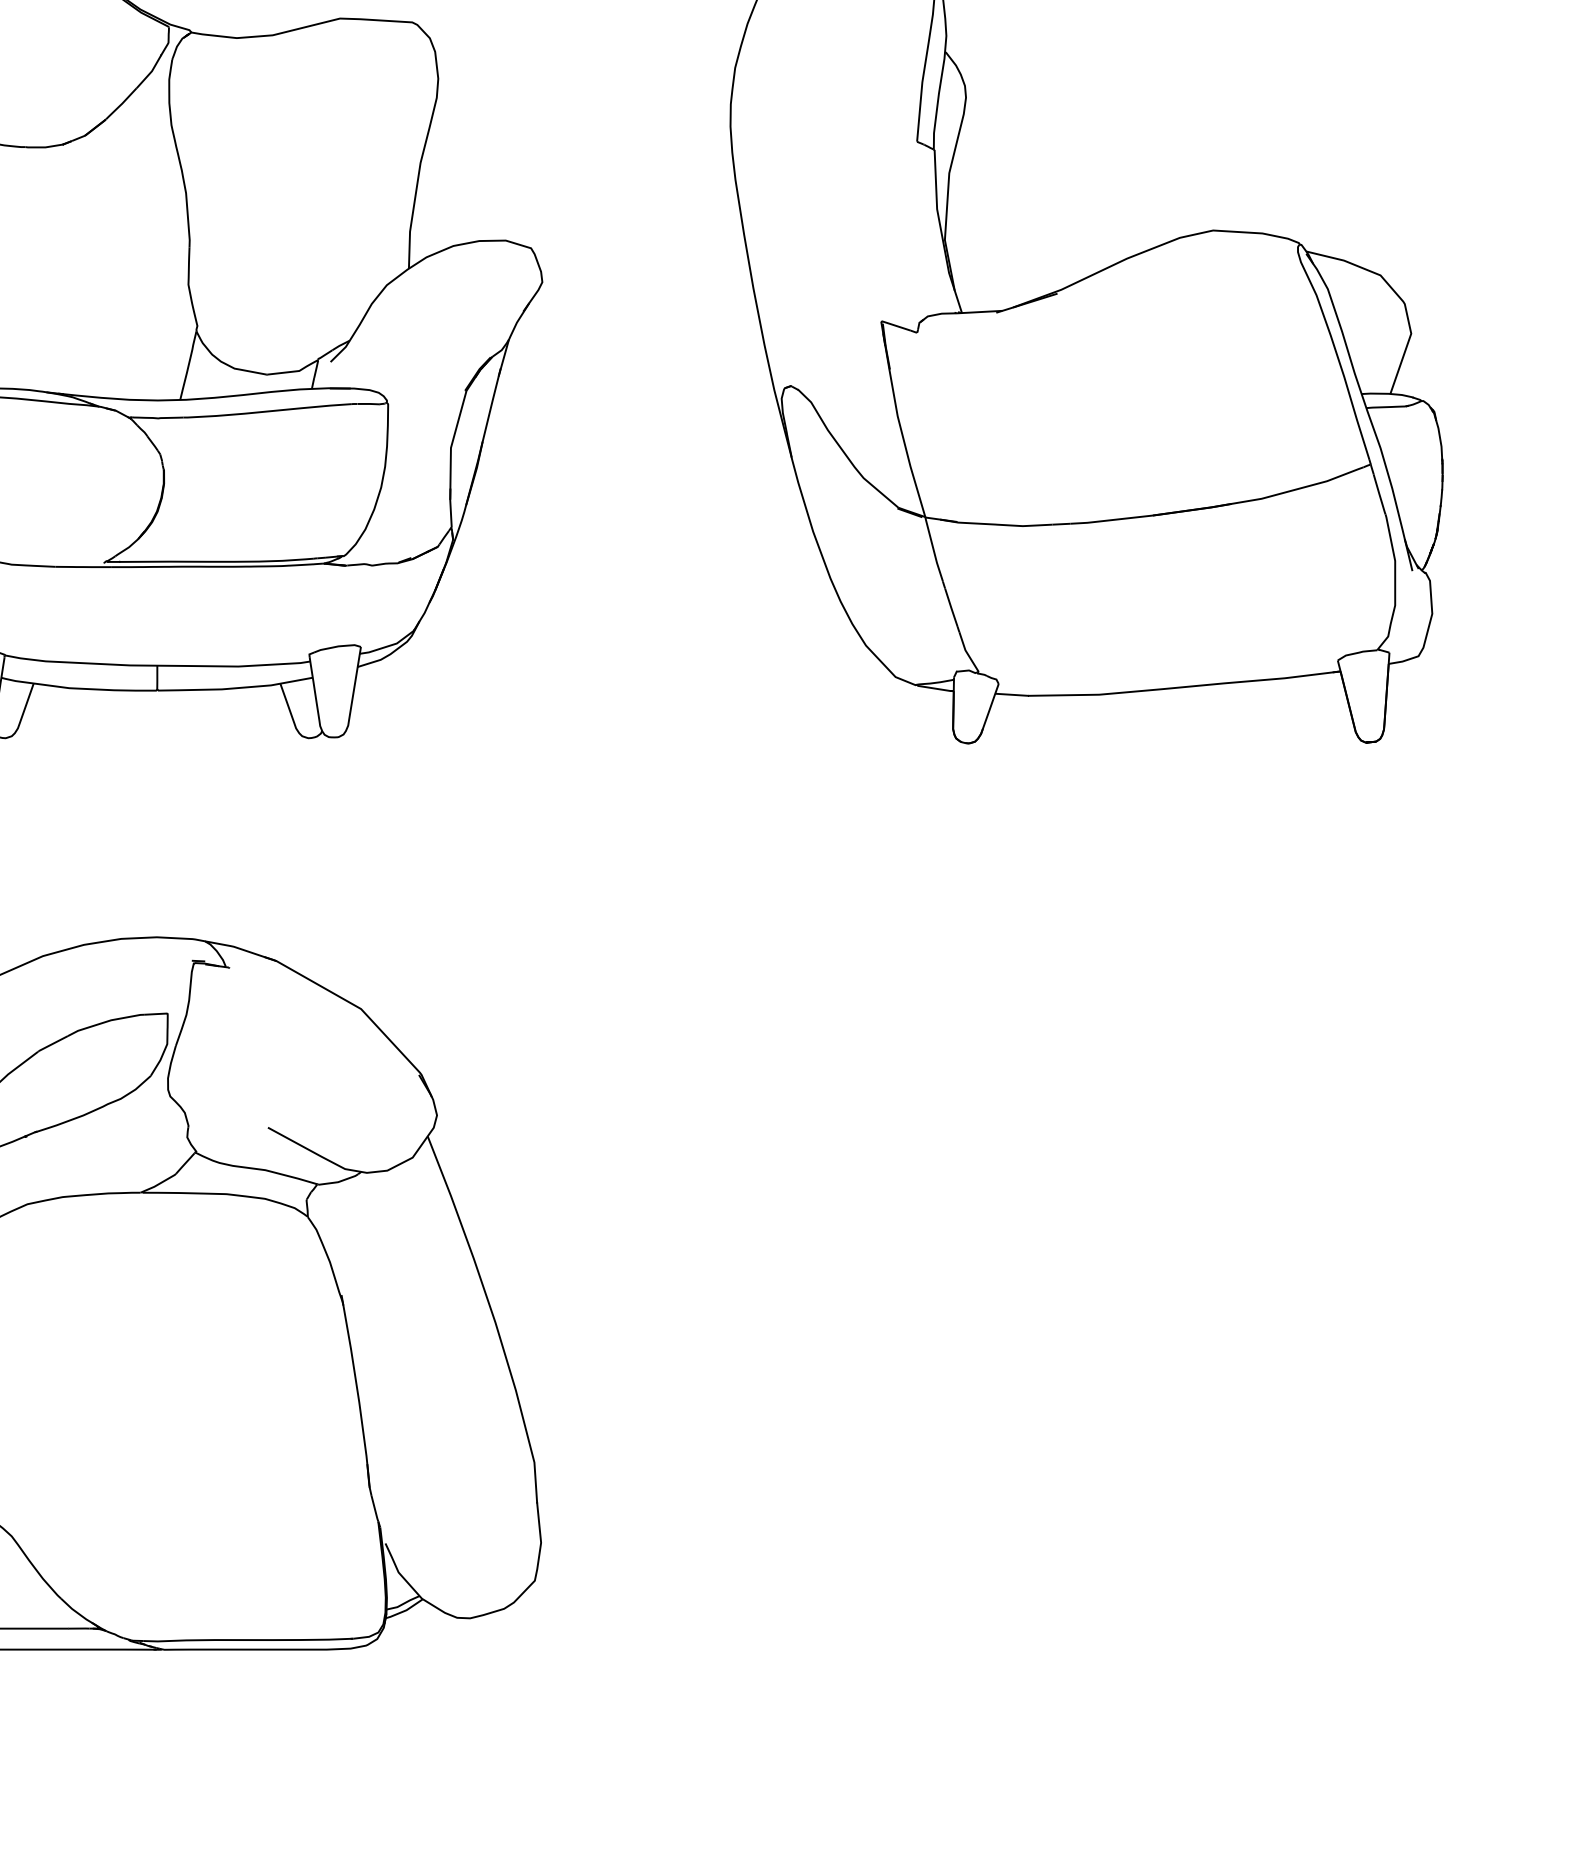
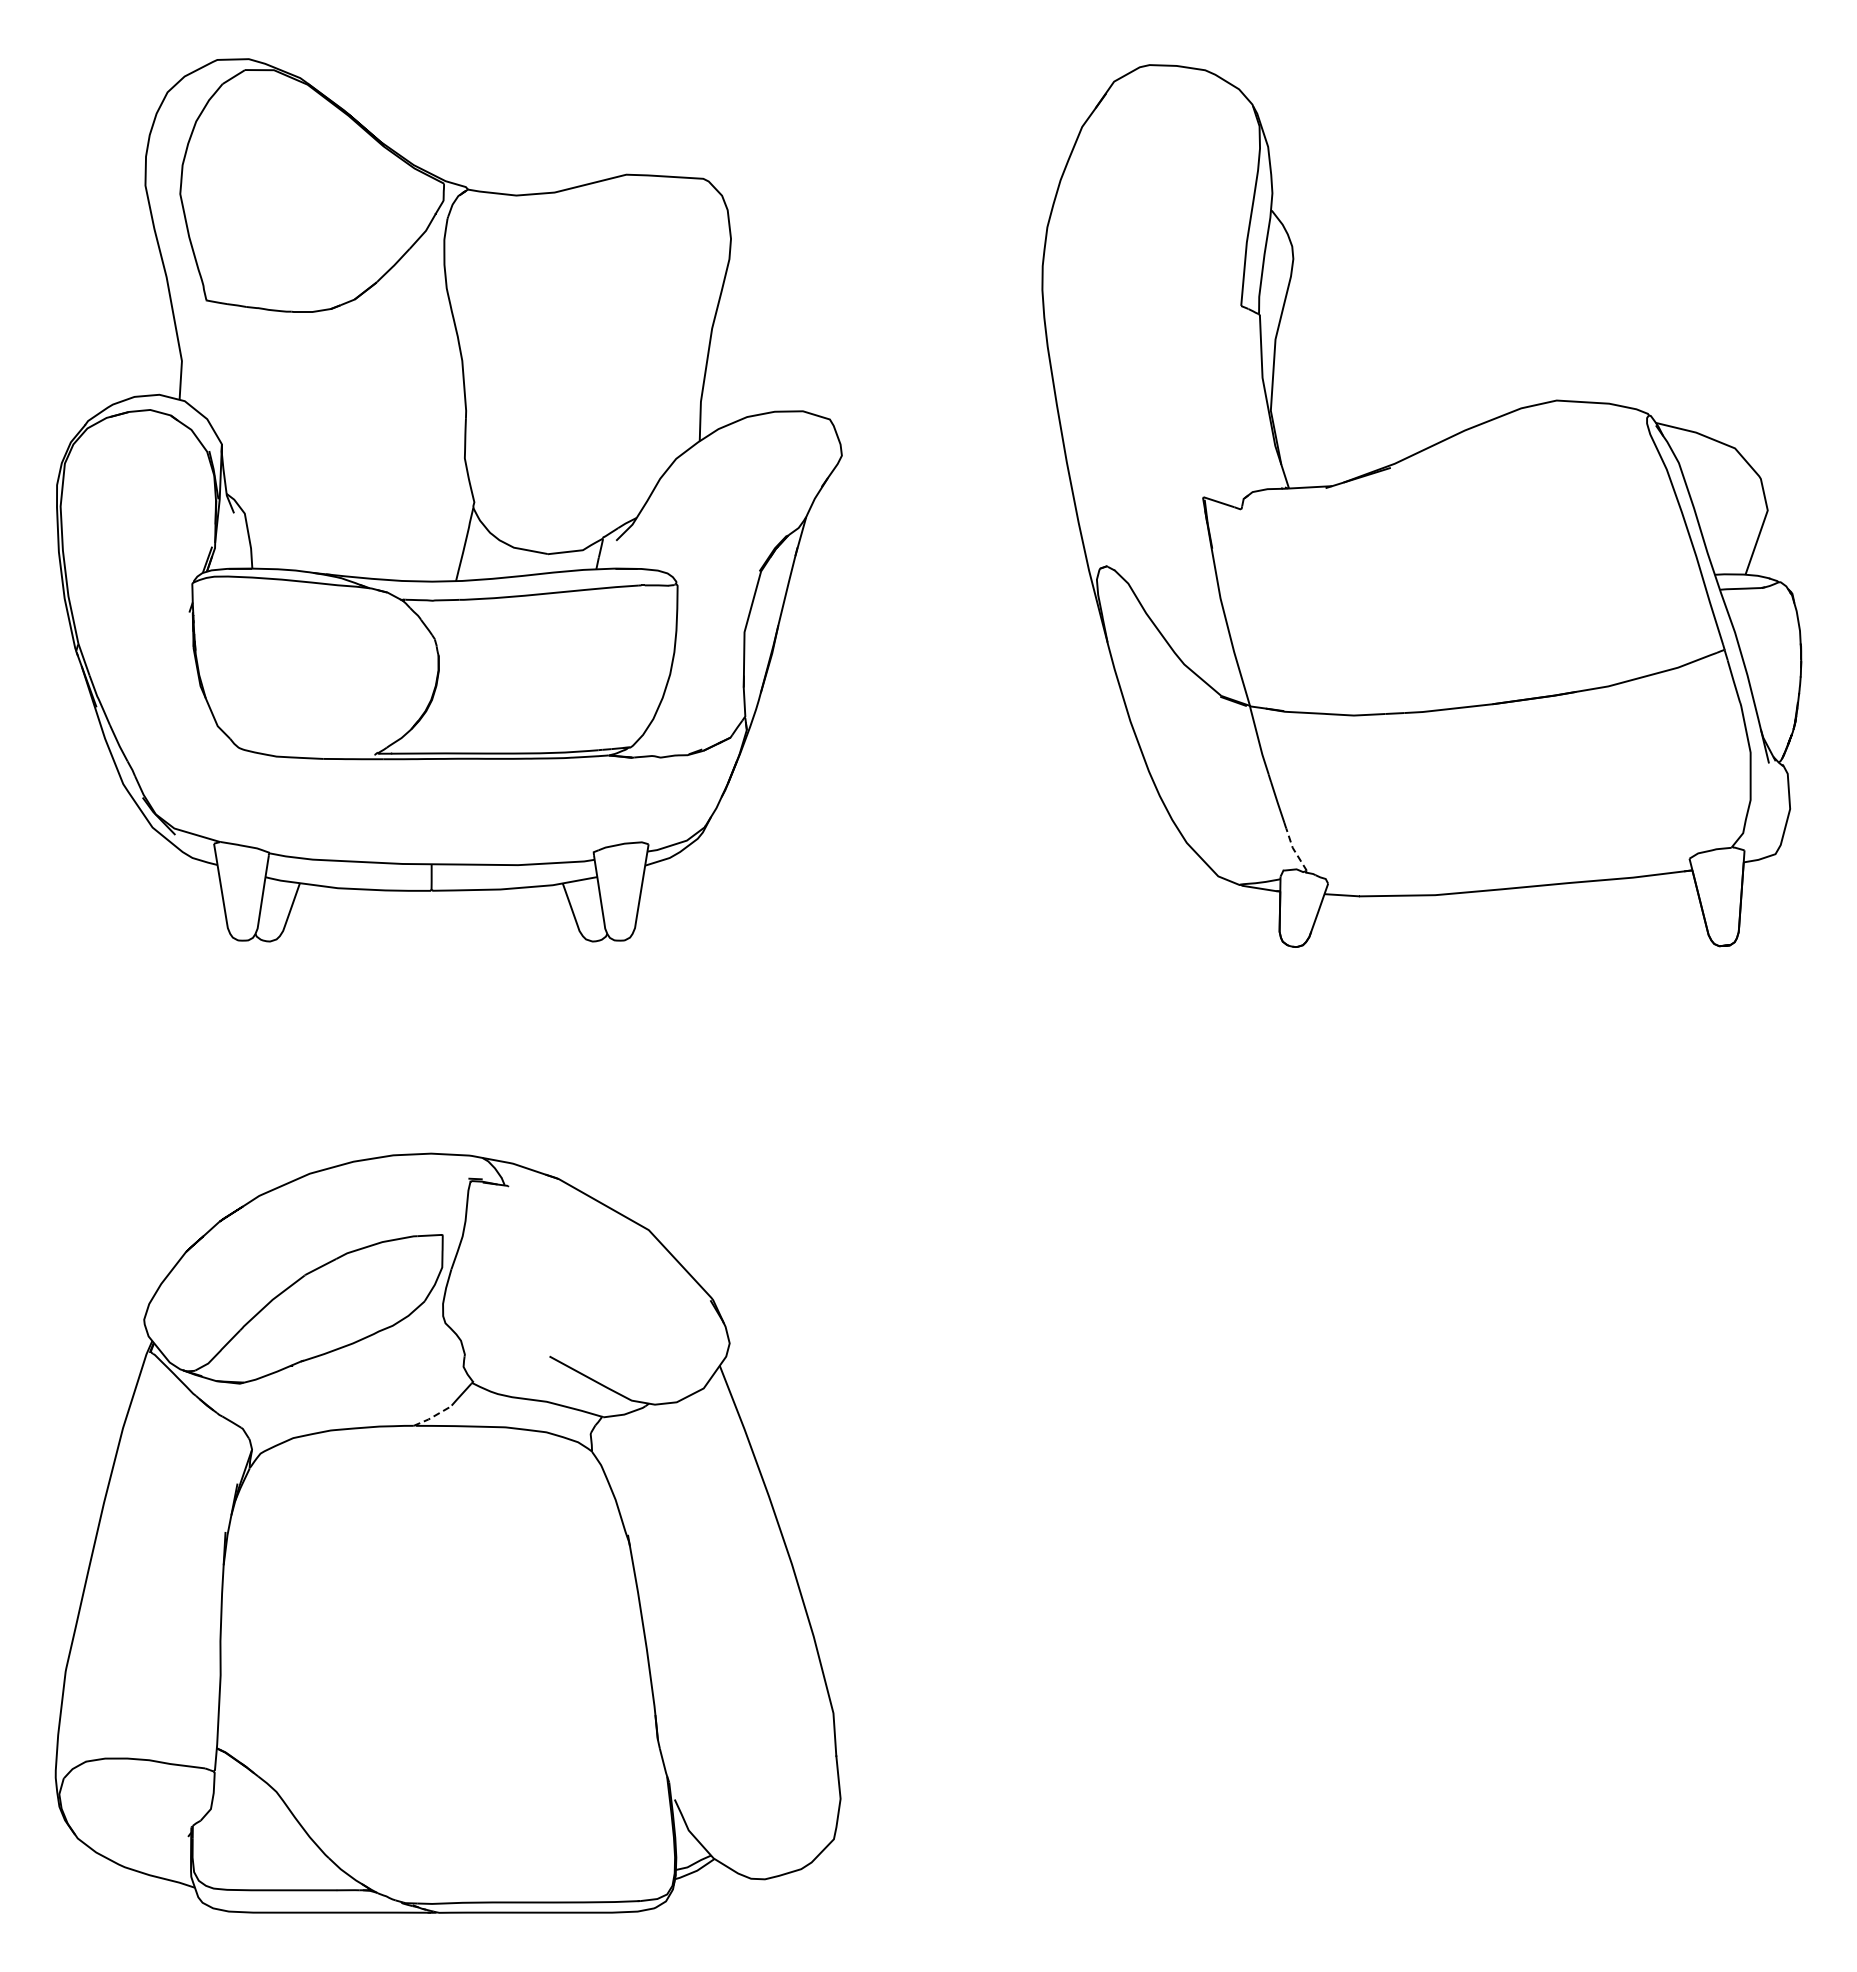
line: (967, 652) -> (1294, 850), solid -> dashed
line: (159, 1183) -> (433, 1416), solid -> dashed

